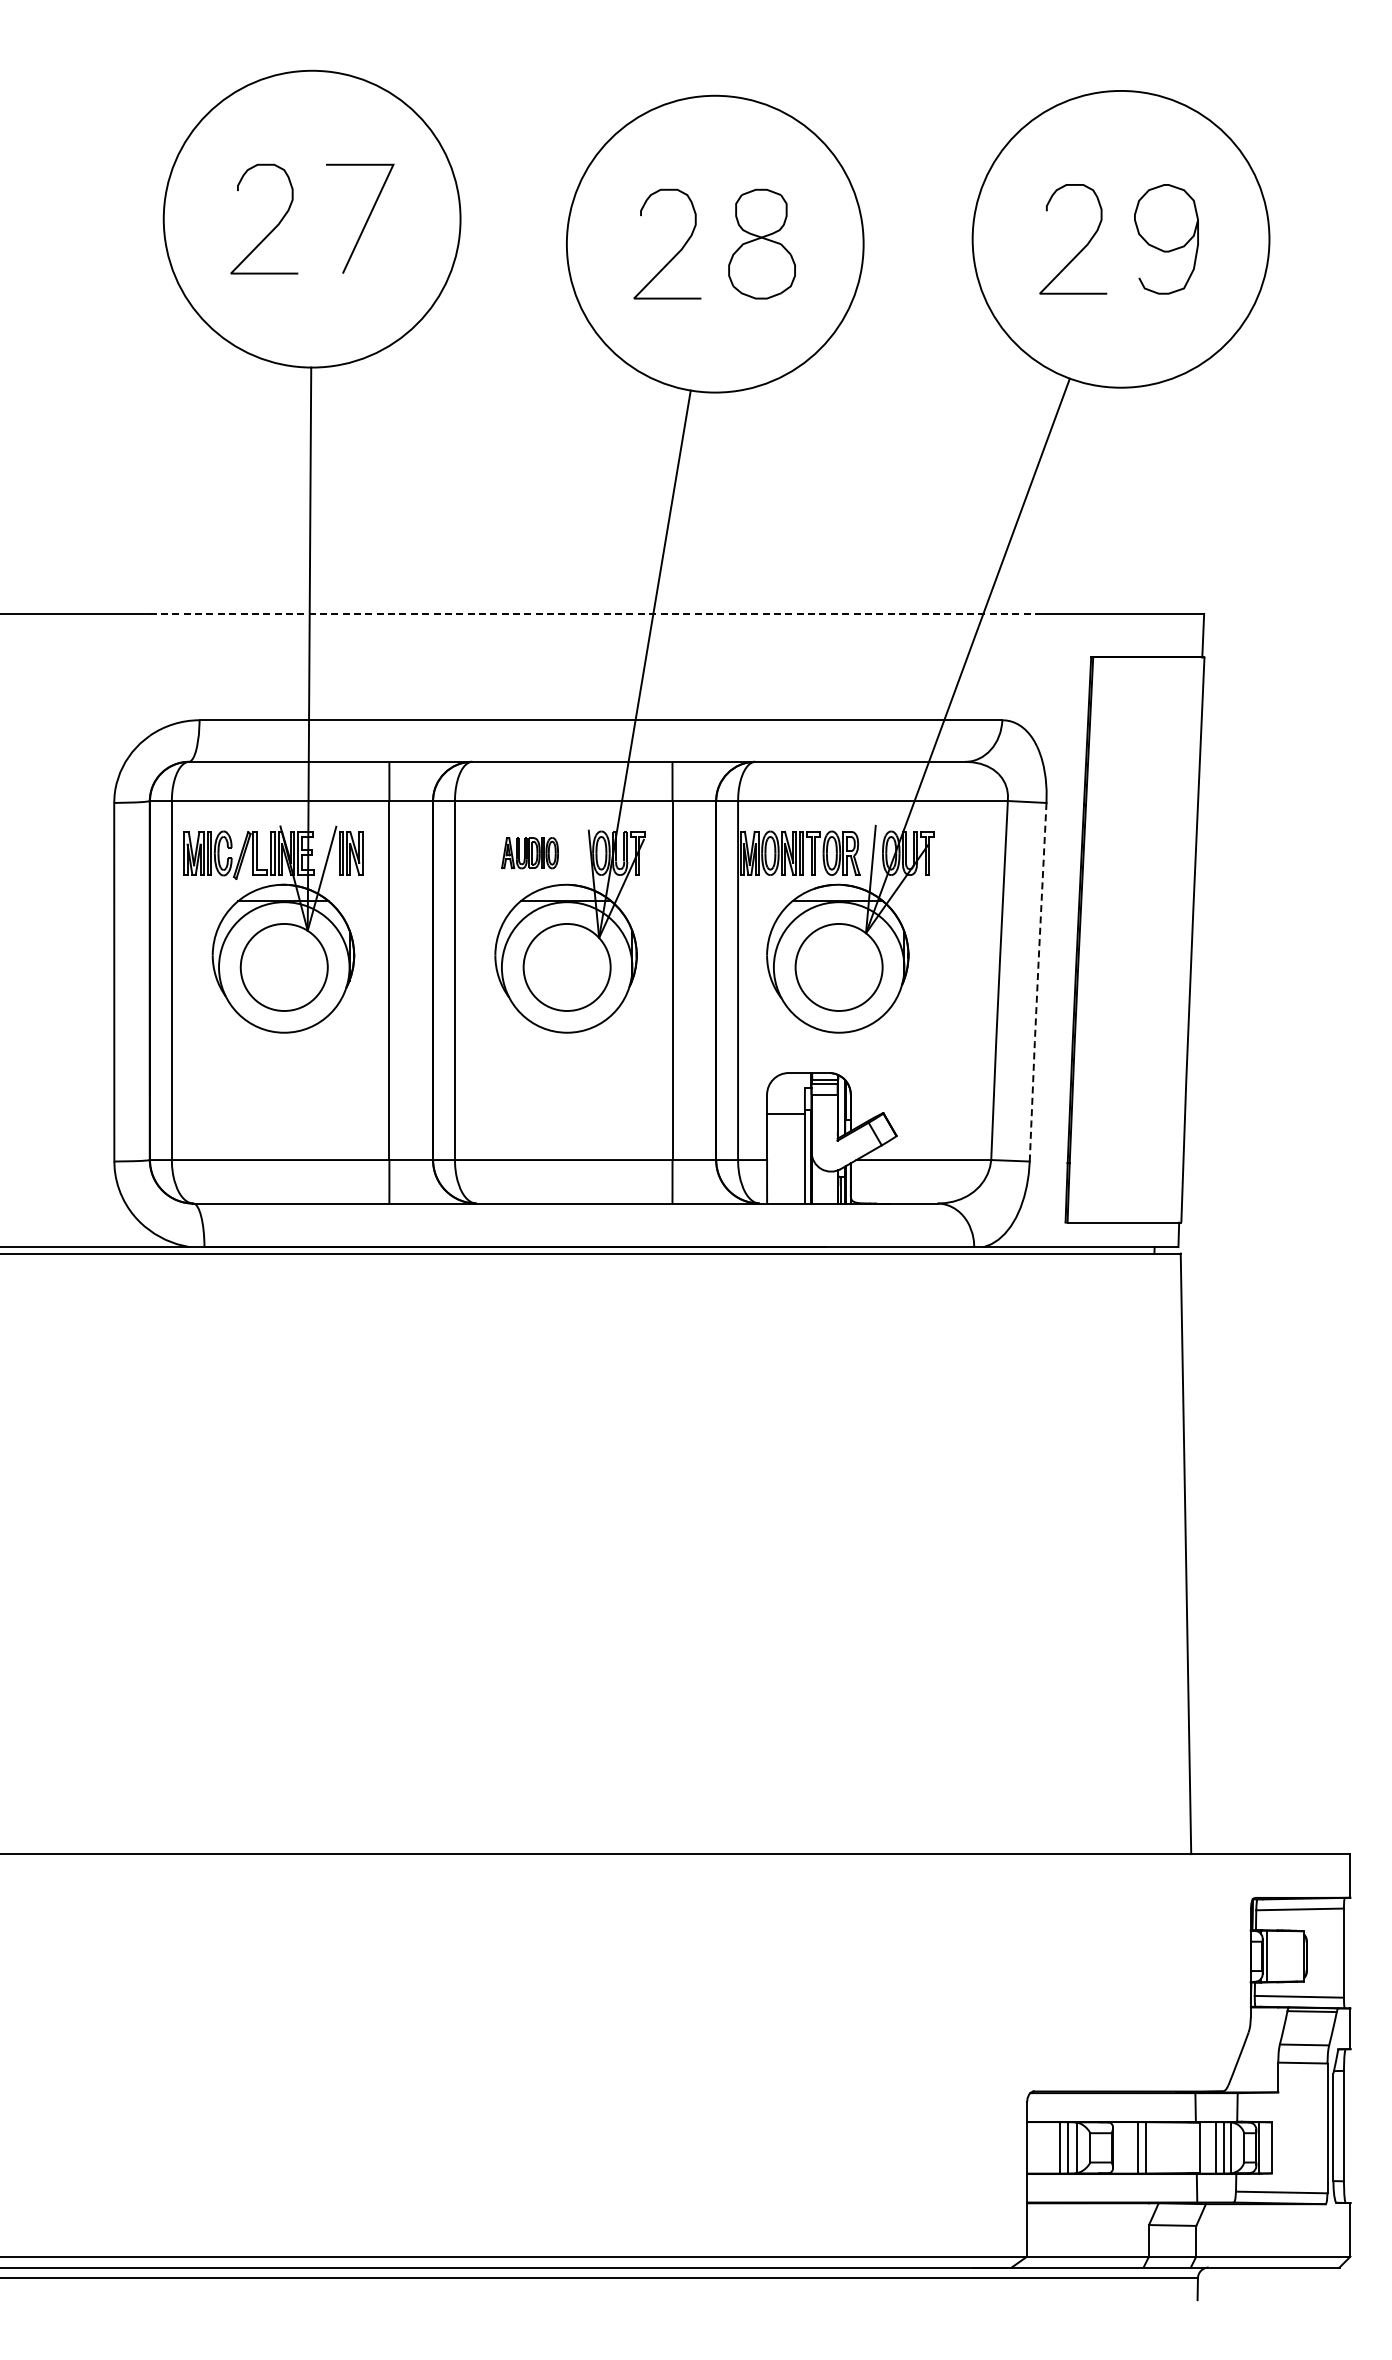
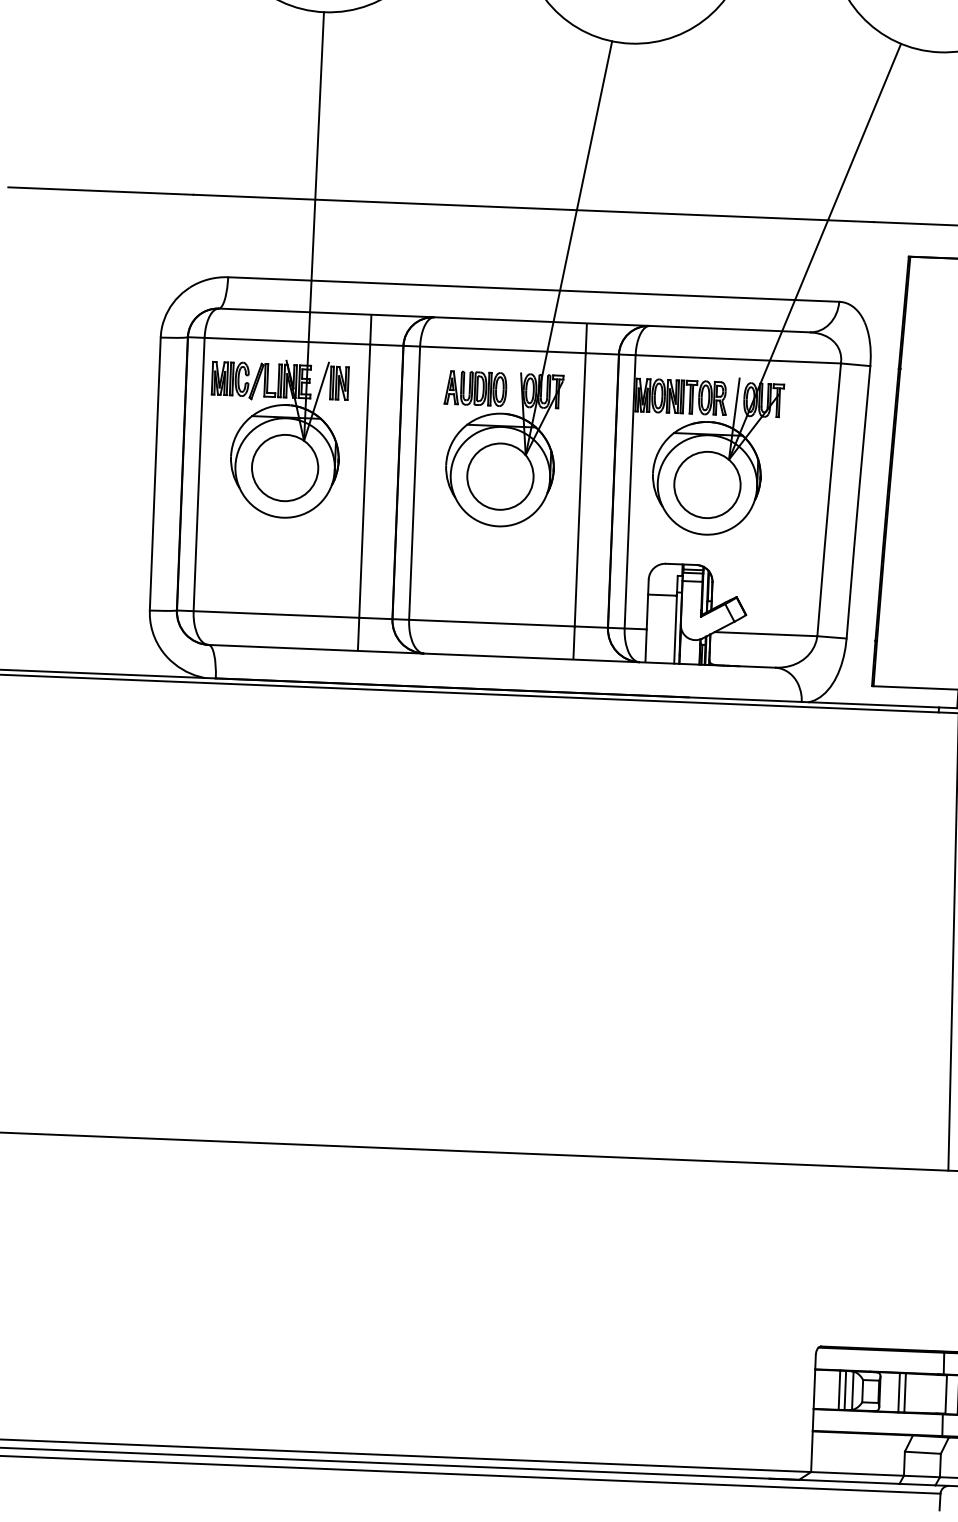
line: (596, 613) -> (533, 208), dashed -> solid
part: (529, 852) -> (475, 388), size x1.43
line: (1037, 982) -> (858, 502), dashed -> solid

